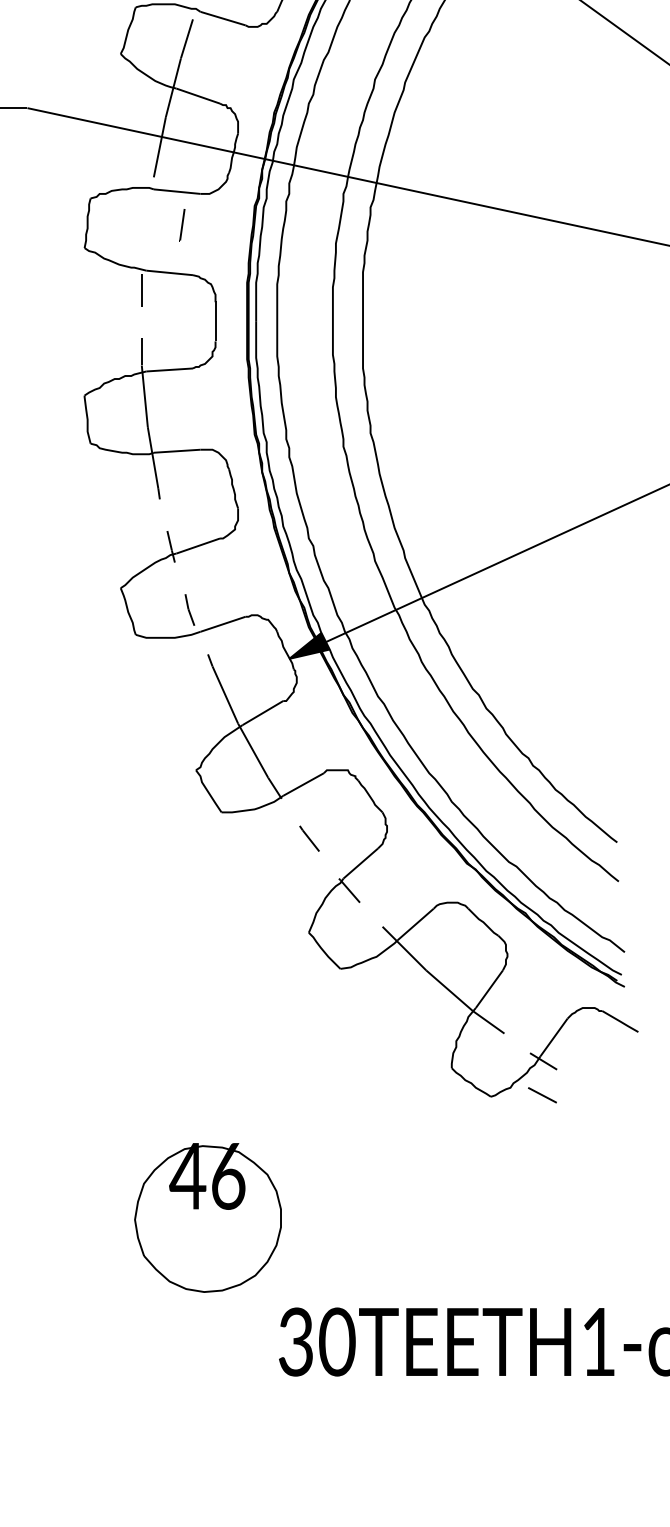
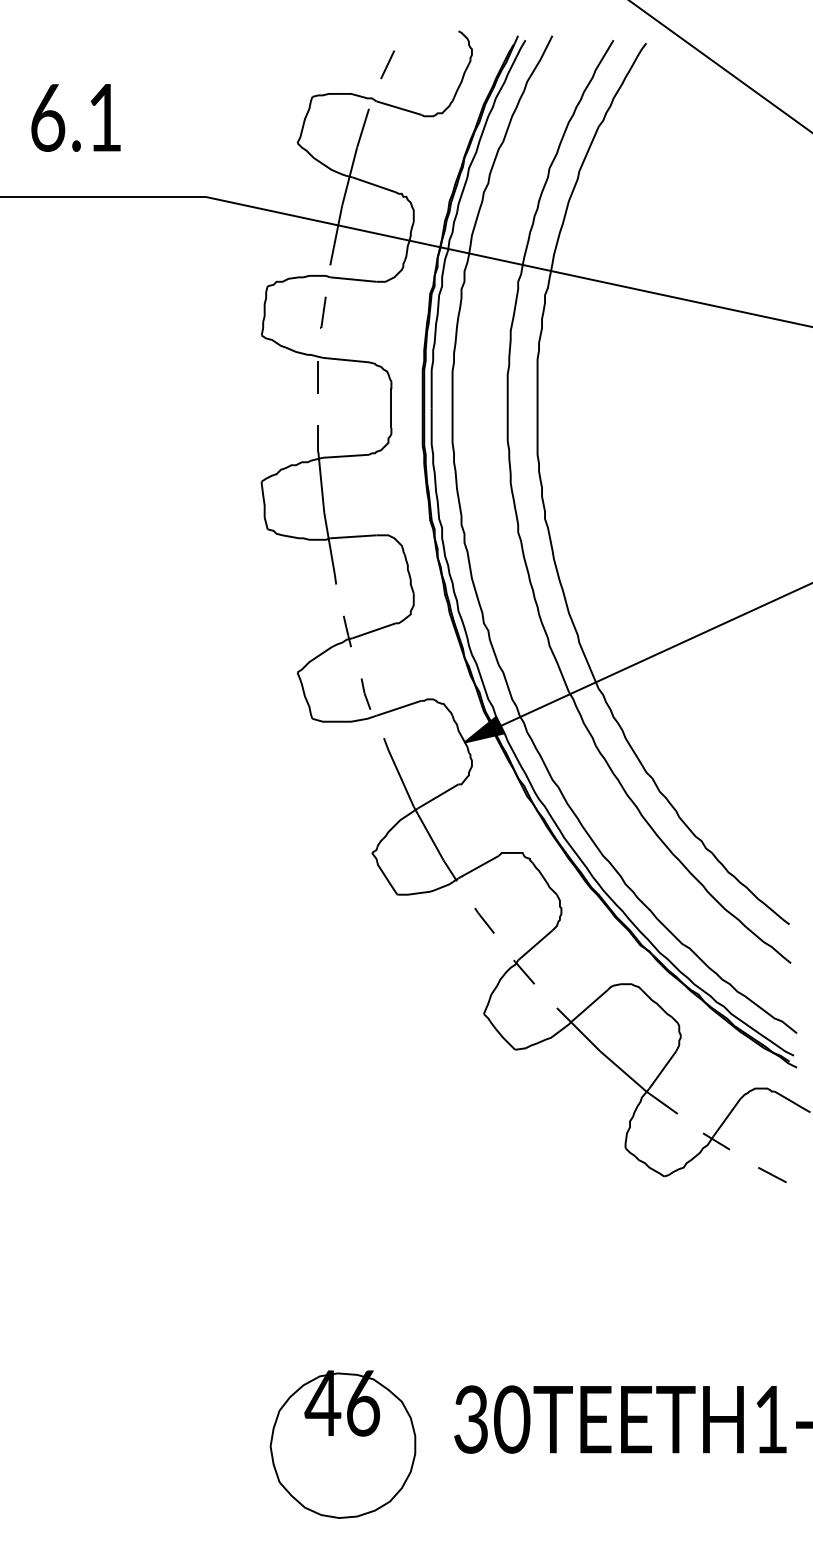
line: (182, 224) -> (323, 312), moved
line: (542, 1094) -> (772, 1174), moved
part: (207, 1217) -> (342, 1444), moved

